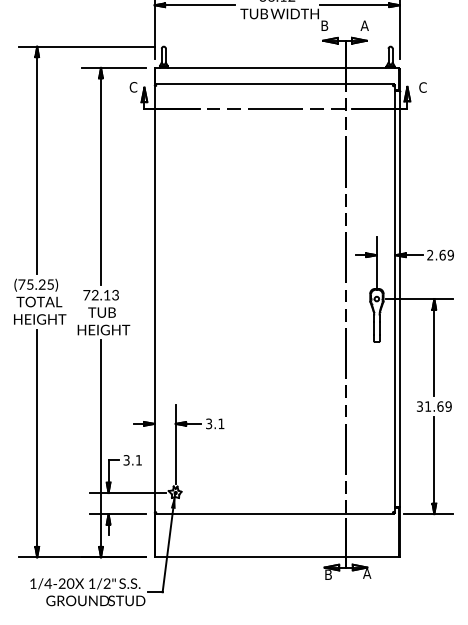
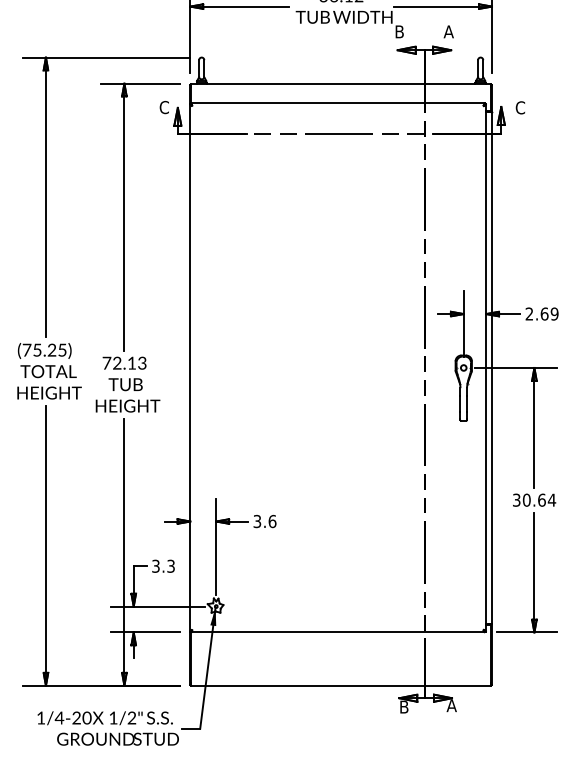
text: (438, 406) -> (539, 500), 31.69 -> 30.64
text: (221, 423) -> (272, 521), 3.1 -> 3.6
text: (138, 460) -> (170, 566), 3.1 -> 3.3

